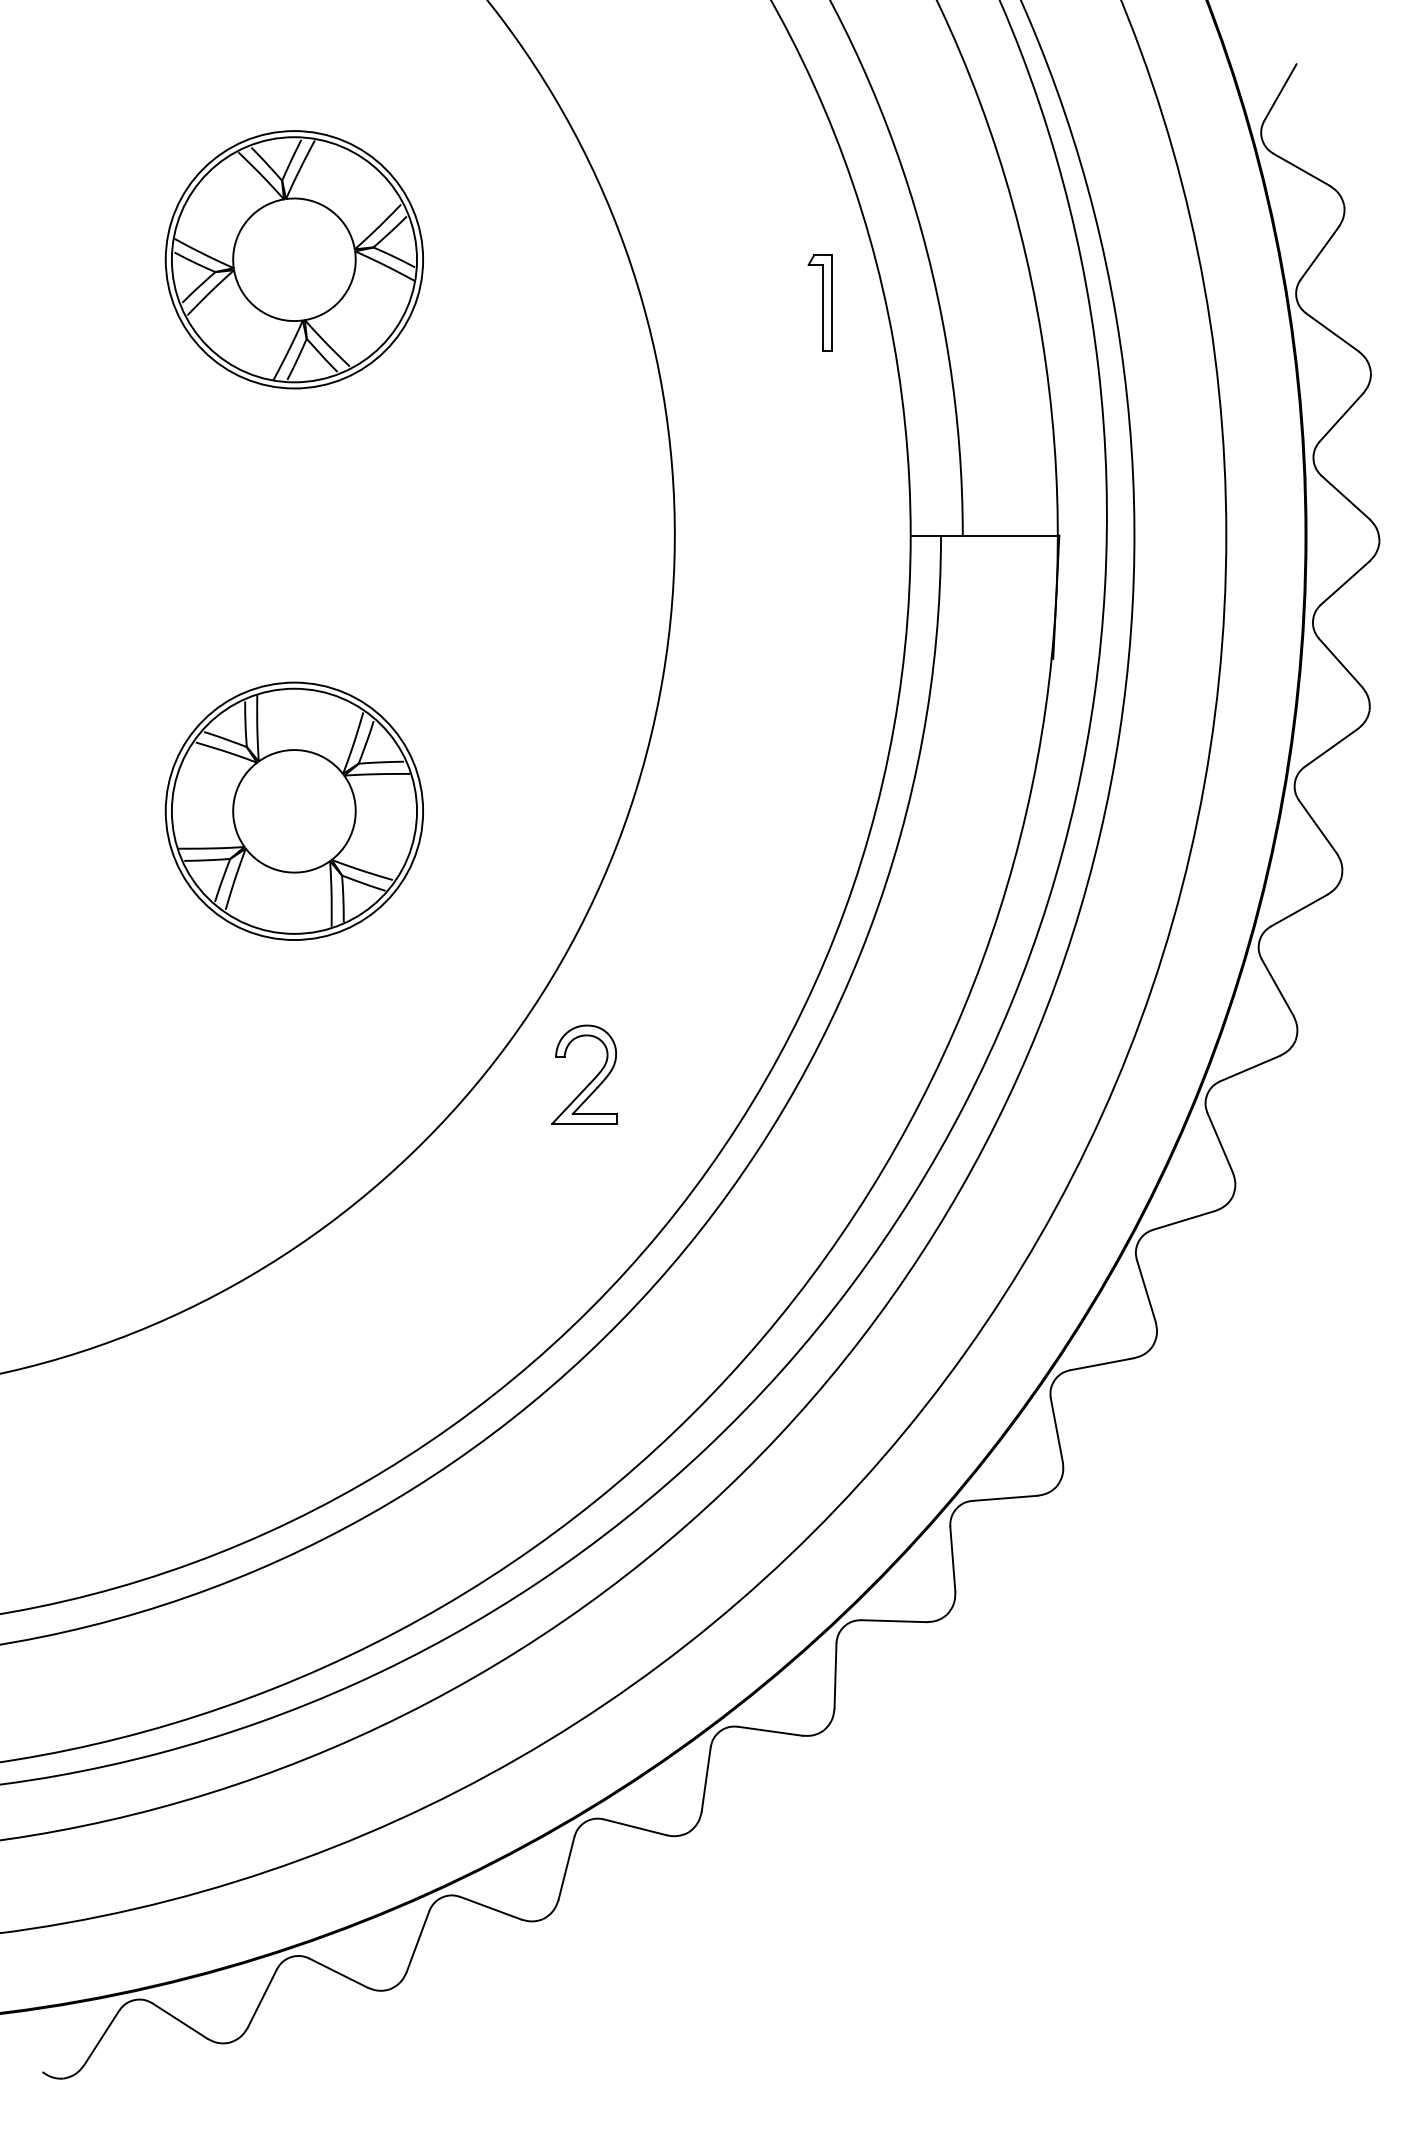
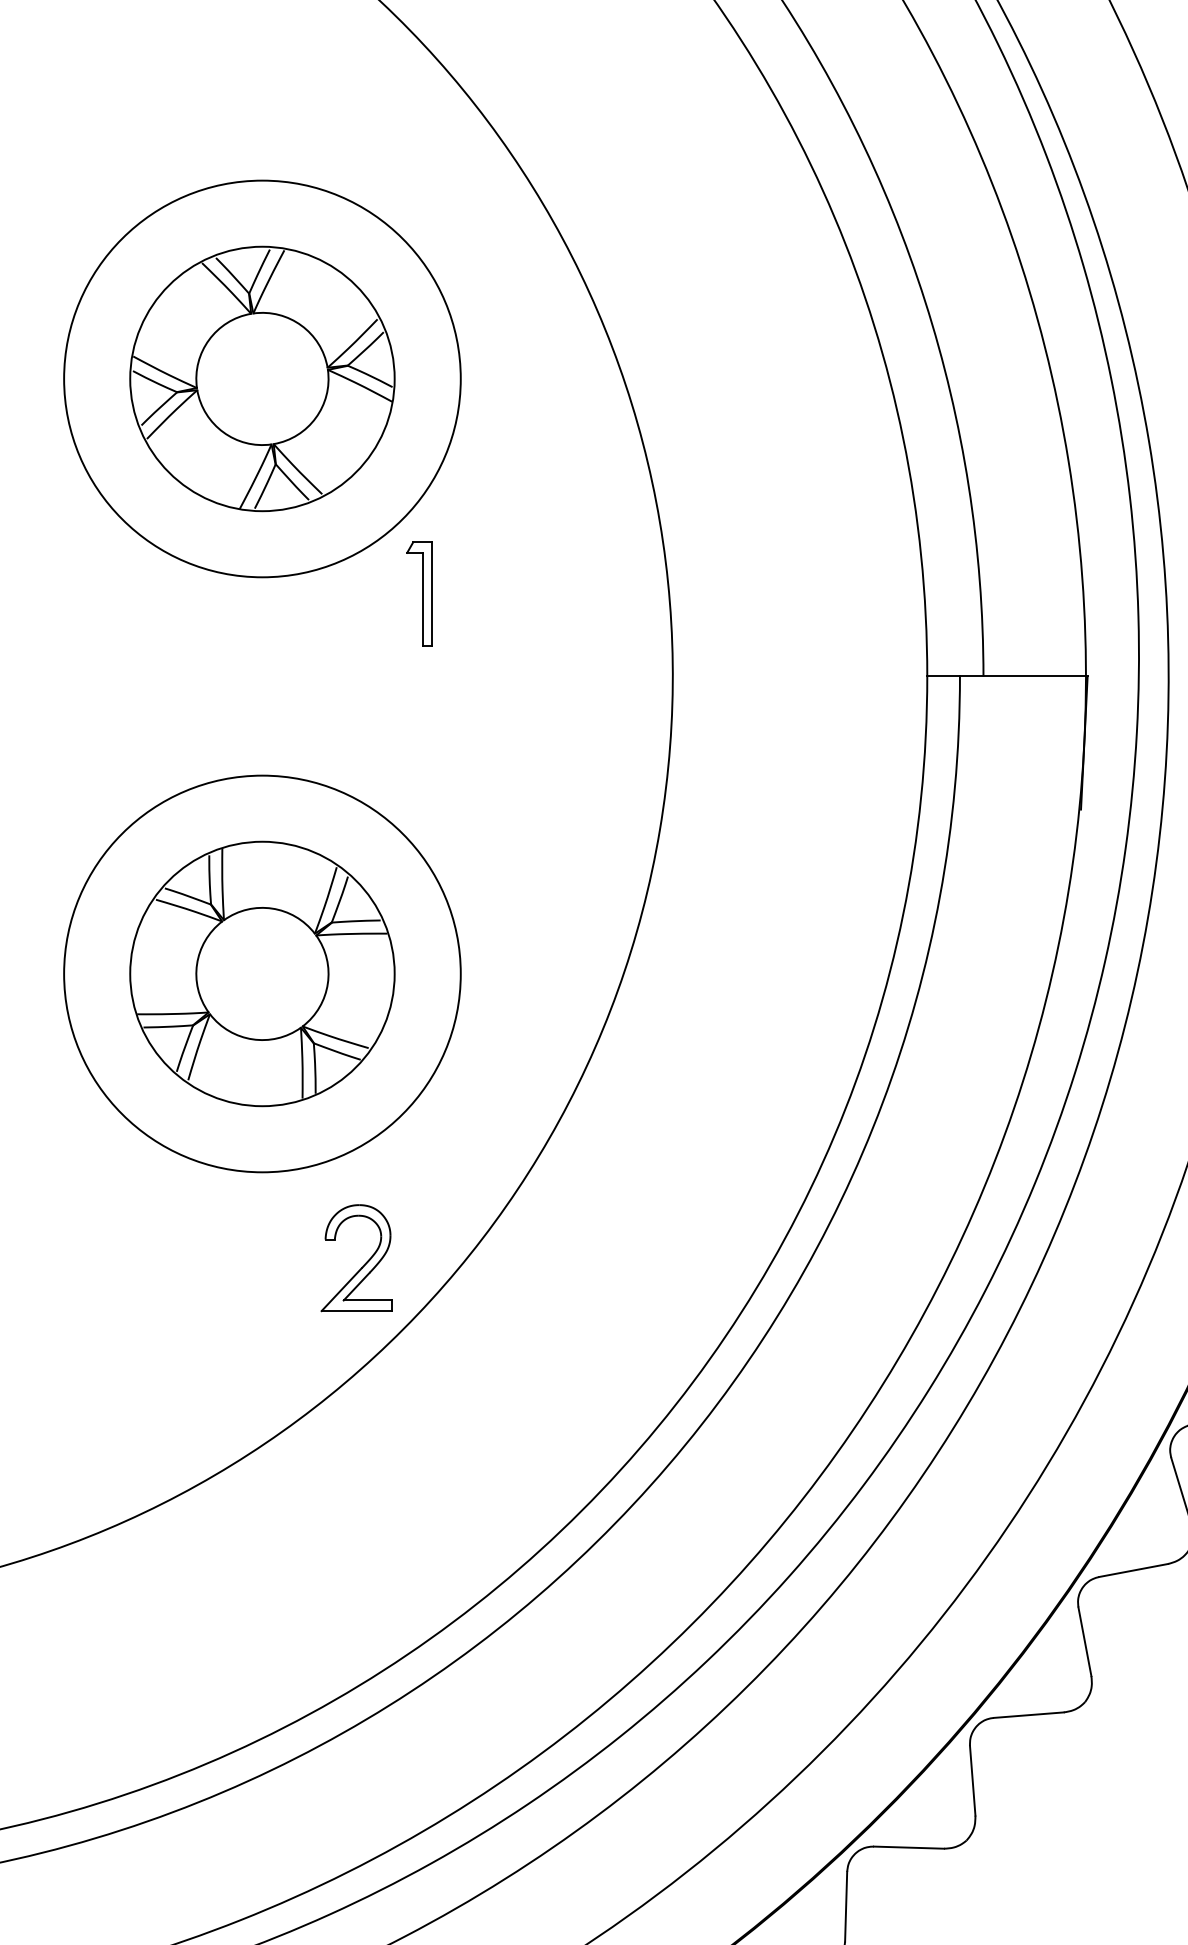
circle: (294, 259) -> (262, 378), size x1.43
part: (819, 302) -> (418, 593), moved
circle: (294, 811) -> (262, 974), size x1.43
part: (591, 1080) -> (363, 1264), moved

